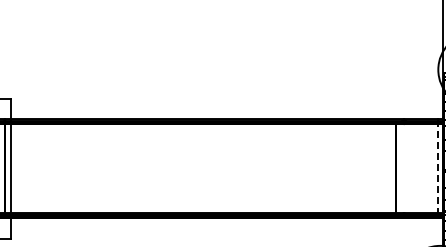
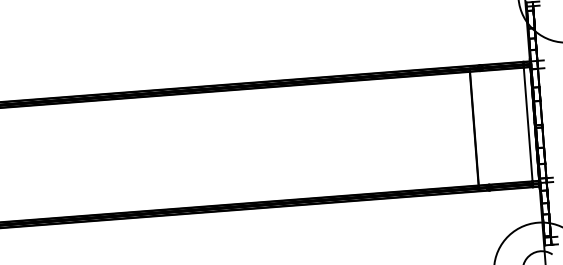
line: (438, 168) -> (528, 124), dashed -> solid

